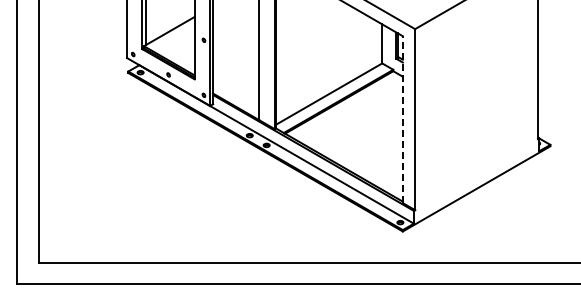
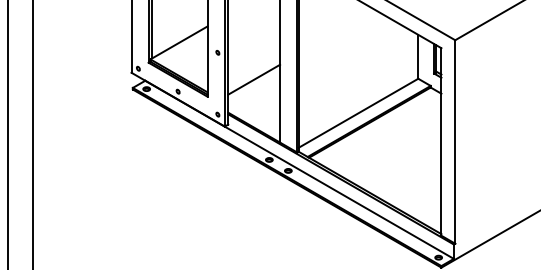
line: (236, 64) -> (254, 79), added
line: (402, 119) -> (441, 141), dashed -> solid

